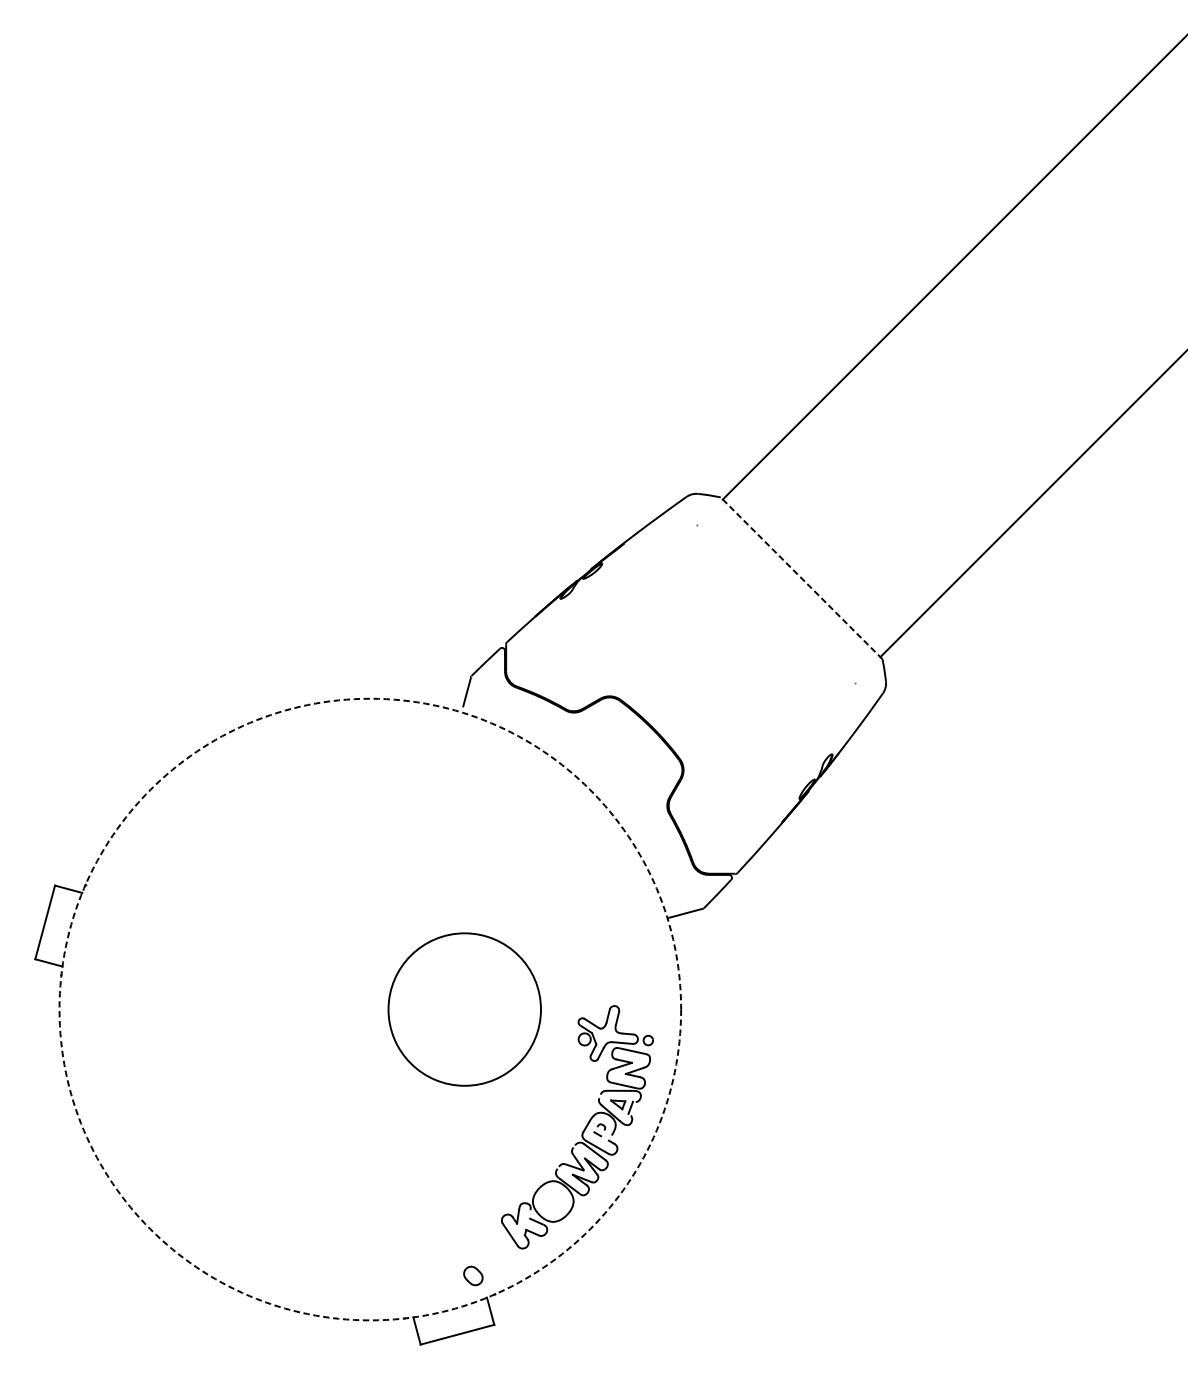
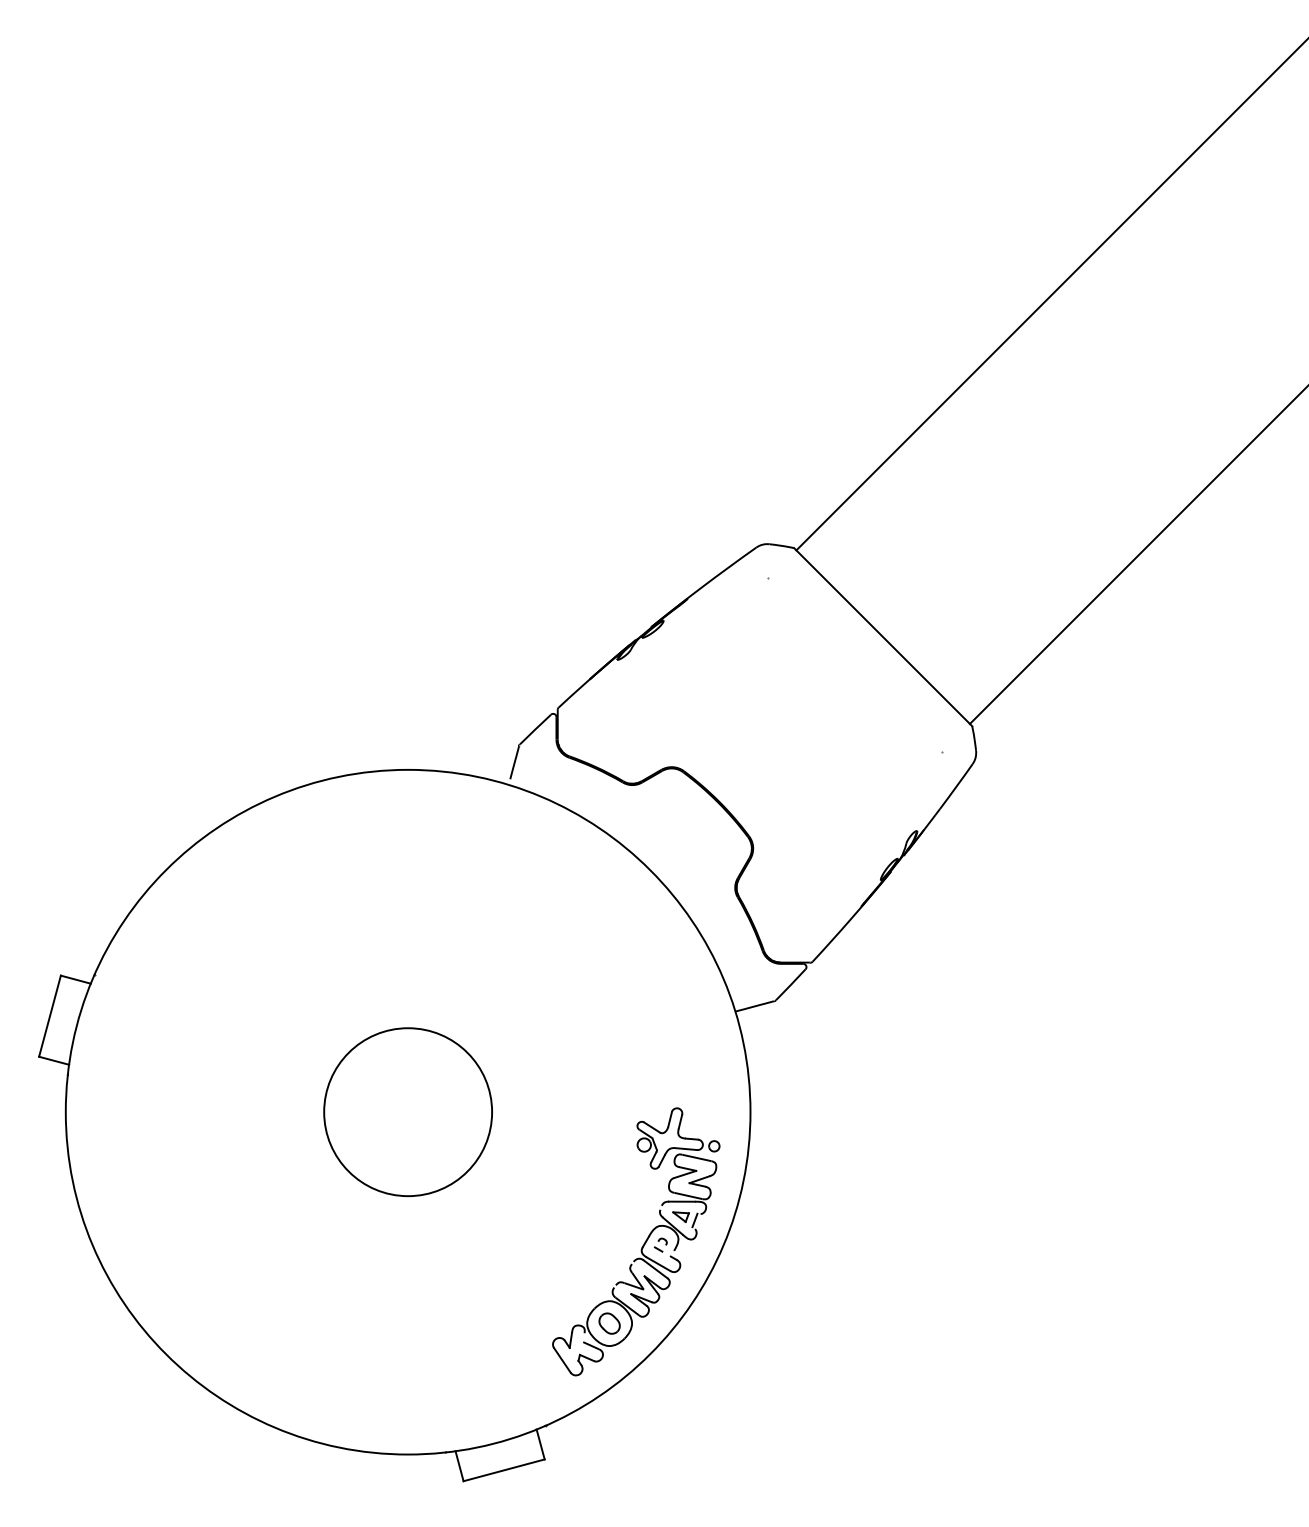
line: (801, 578) -> (883, 637), dashed -> solid
circle: (369, 1008) -> (407, 1111), dashed -> solid
circle: (464, 1009) -> (407, 1112), moved
part: (473, 1275) -> (609, 1323), moved

